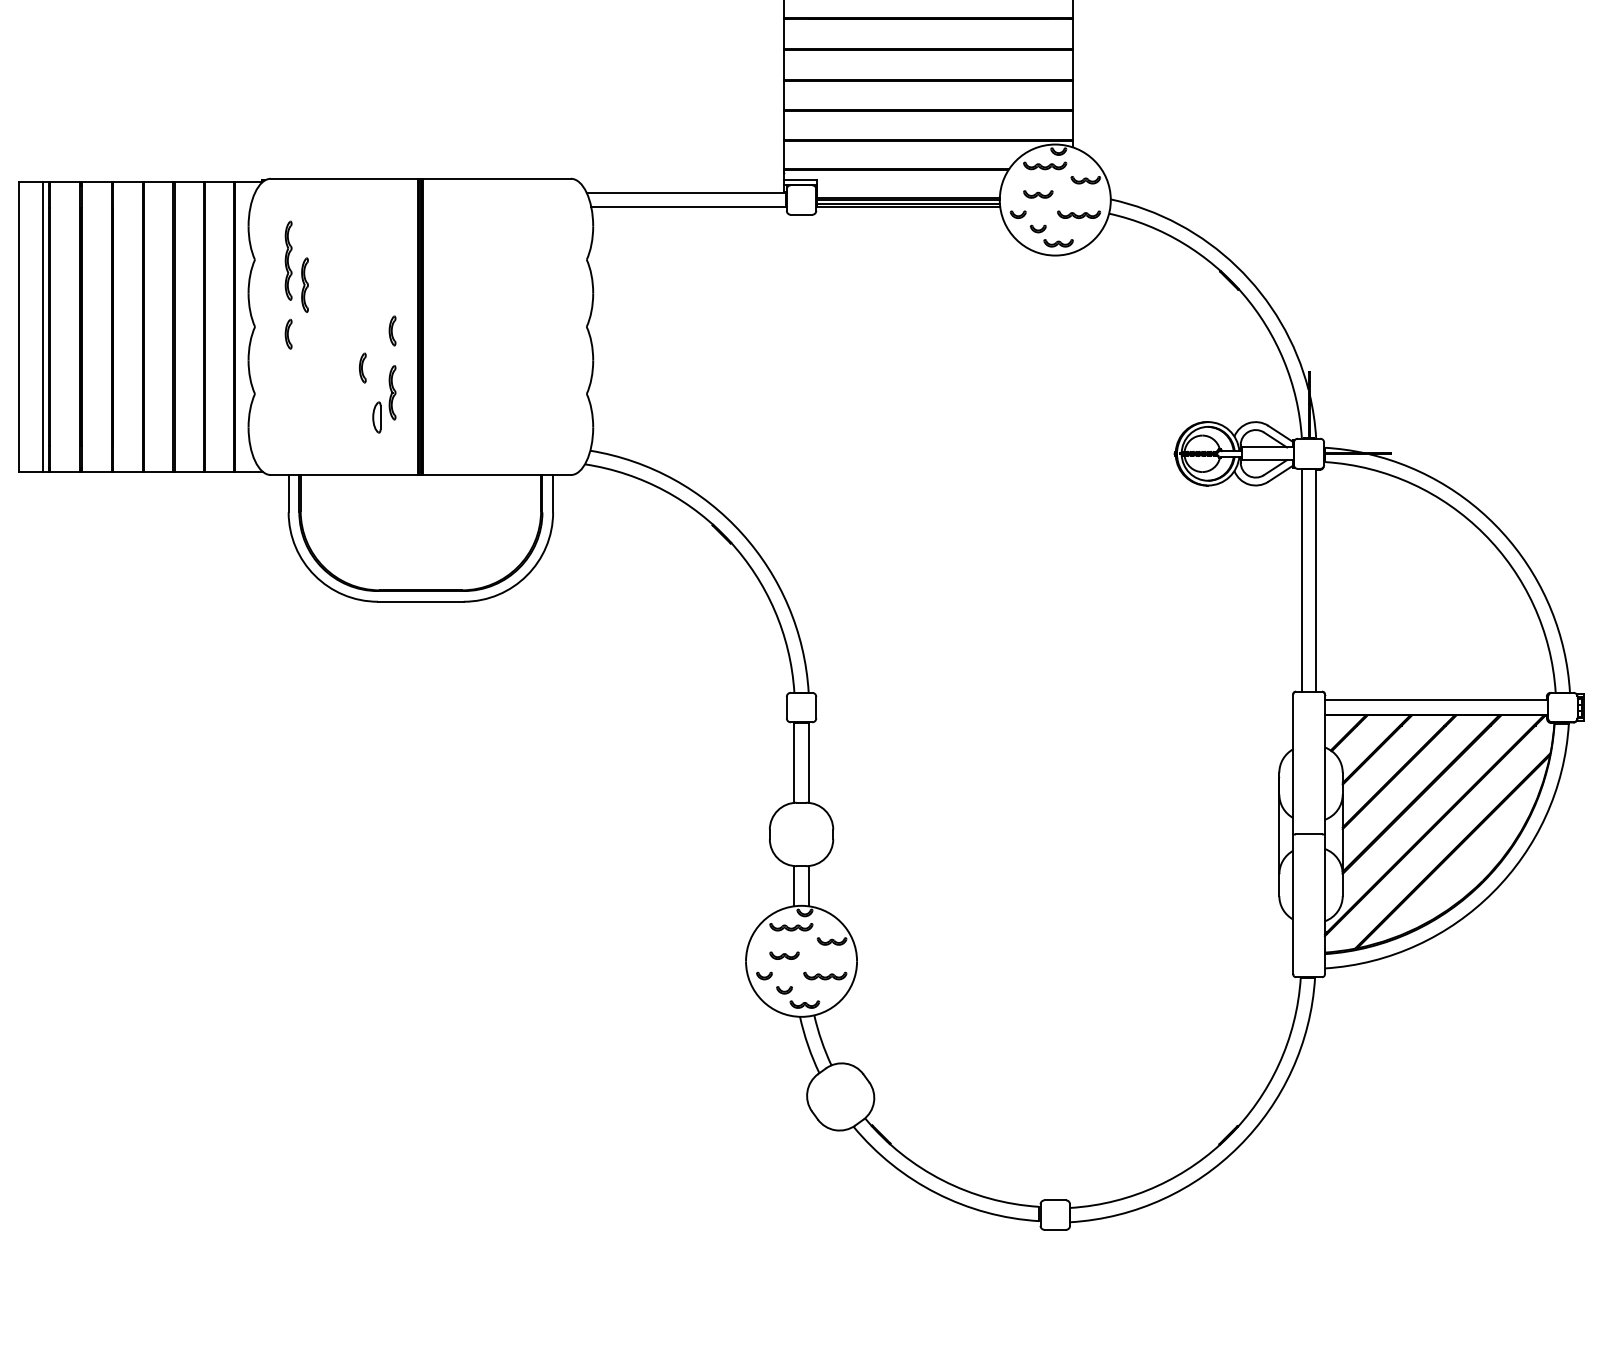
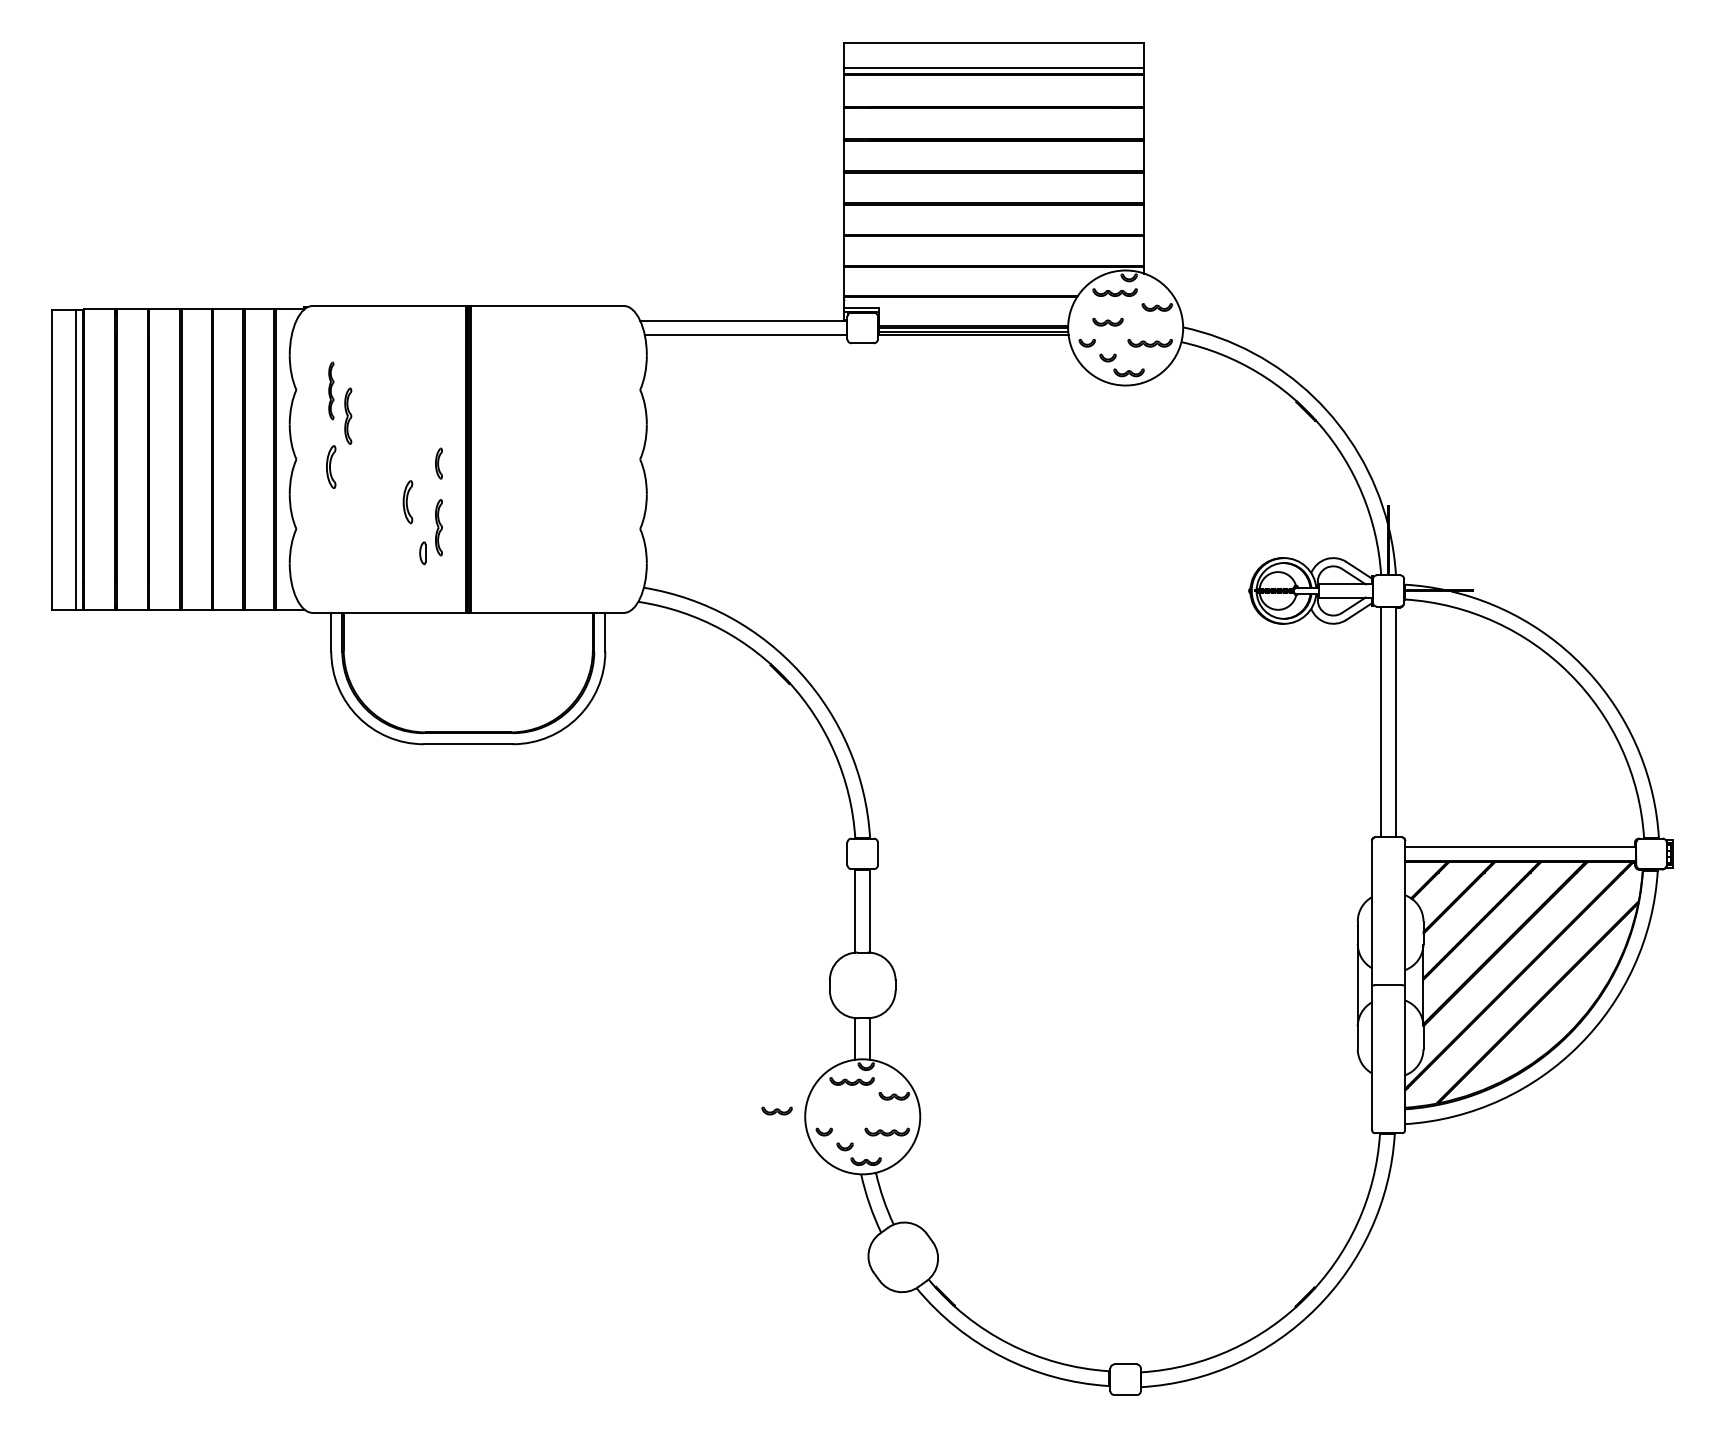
part: (288, 260) -> (331, 390), size x0.7
part: (288, 333) -> (331, 466), size x1.4
part: (363, 367) -> (408, 501), size x1.4
part: (376, 416) -> (422, 552), size x0.7
part: (783, 955) -> (776, 1110), moved

